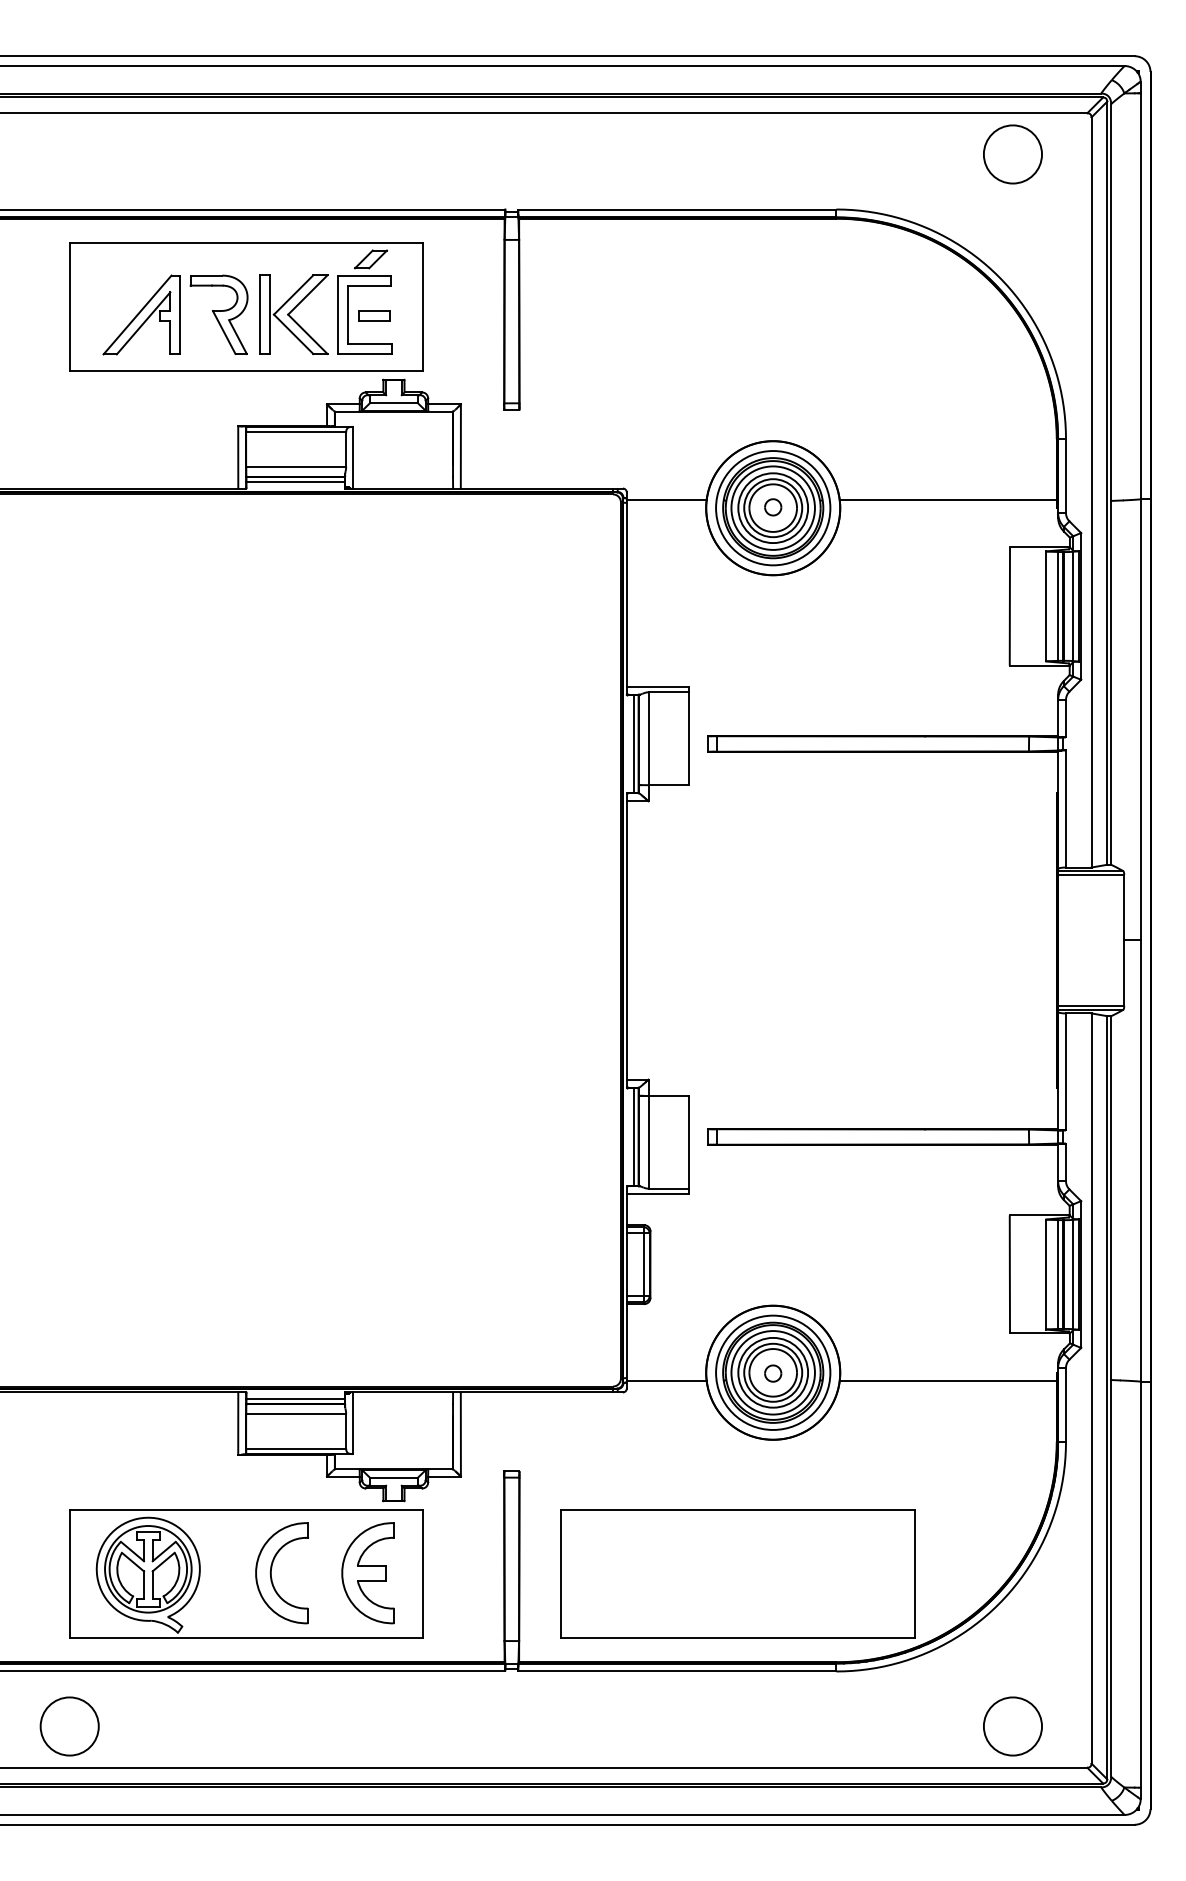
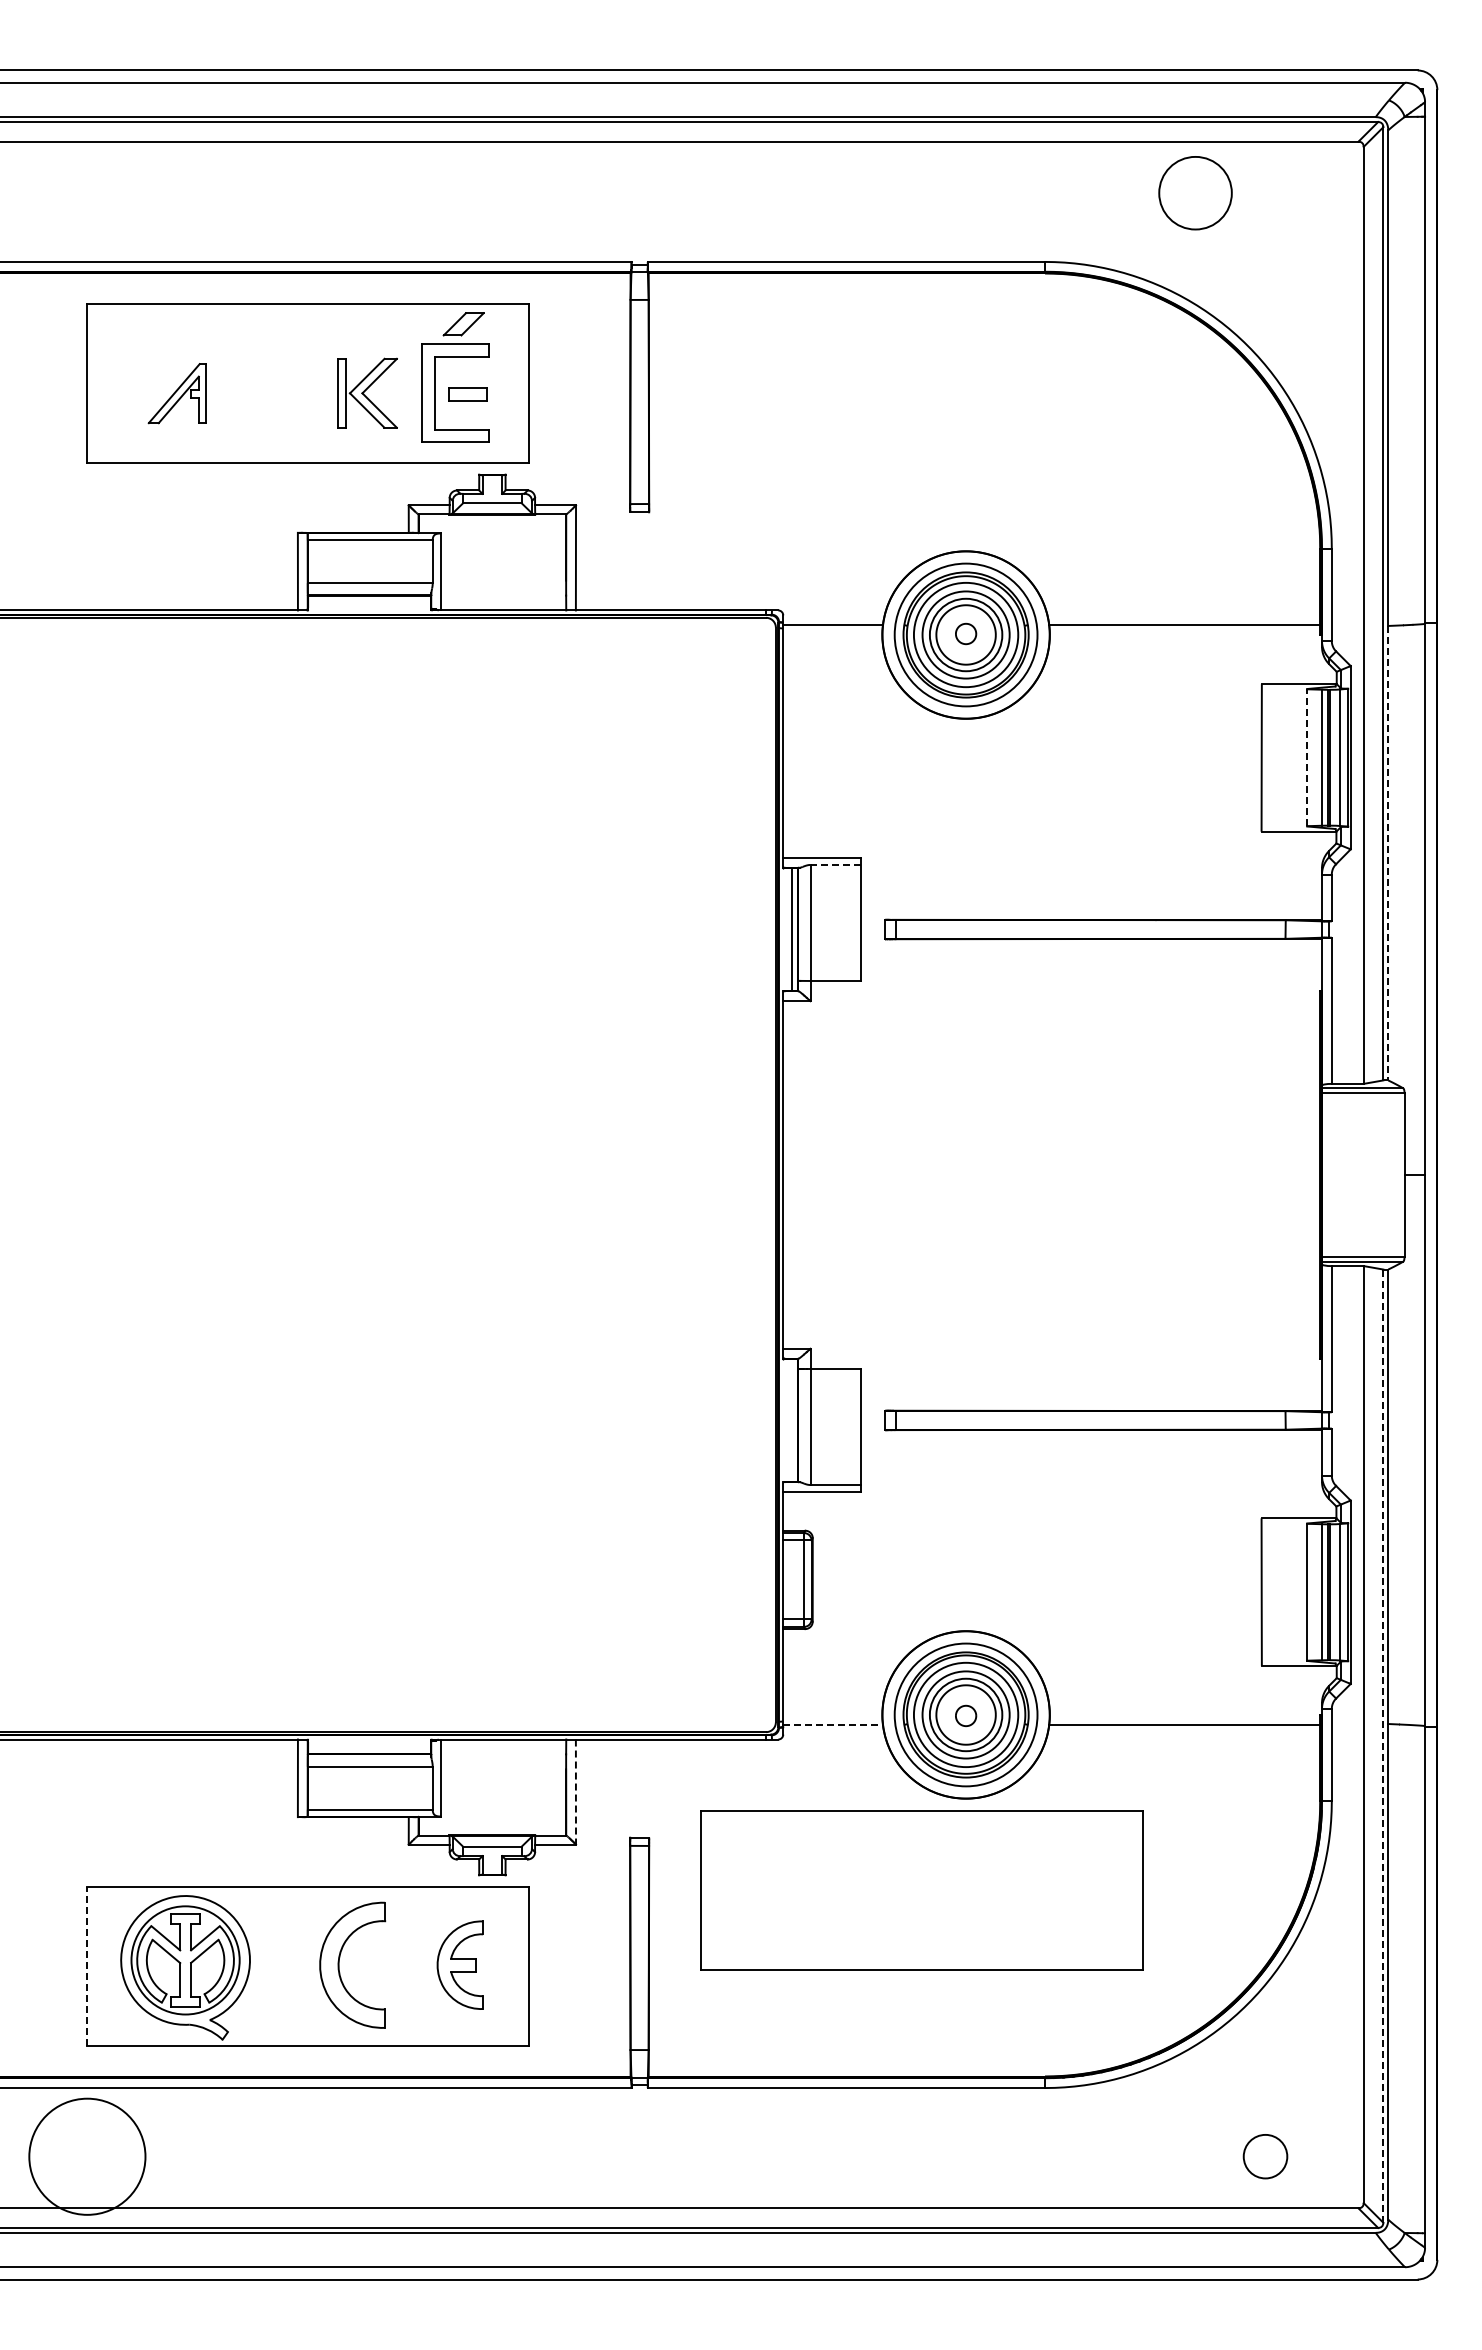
circle: (1012, 154) -> (1195, 193), moved
part: (141, 314) -> (177, 393), size x0.6
part: (218, 314) -> (273, 393), removed
part: (293, 314) -> (367, 393), size x0.7
line: (295, 481) -> (369, 601), removed
line: (1046, 606) -> (1307, 757), solid -> dashed
line: (1111, 683) -> (1388, 853), solid -> dashed
line: (668, 691) -> (835, 864), solid -> dashed
line: (633, 1137) -> (791, 1420), removed
line: (667, 1381) -> (833, 1725), solid -> dashed
line: (1107, 1398) -> (1383, 1746), solid -> dashed
line: (295, 1399) -> (369, 1748), removed
line: (460, 1434) -> (575, 1792), solid -> dashed
part: (368, 1572) -> (460, 1964), size x0.7
line: (69, 1574) -> (87, 1966), solid -> dashed
part: (737, 1574) -> (921, 1890), moved
circle: (69, 1726) -> (87, 2156), size x1.6
circle: (1012, 1726) -> (1265, 2156), size x0.6

